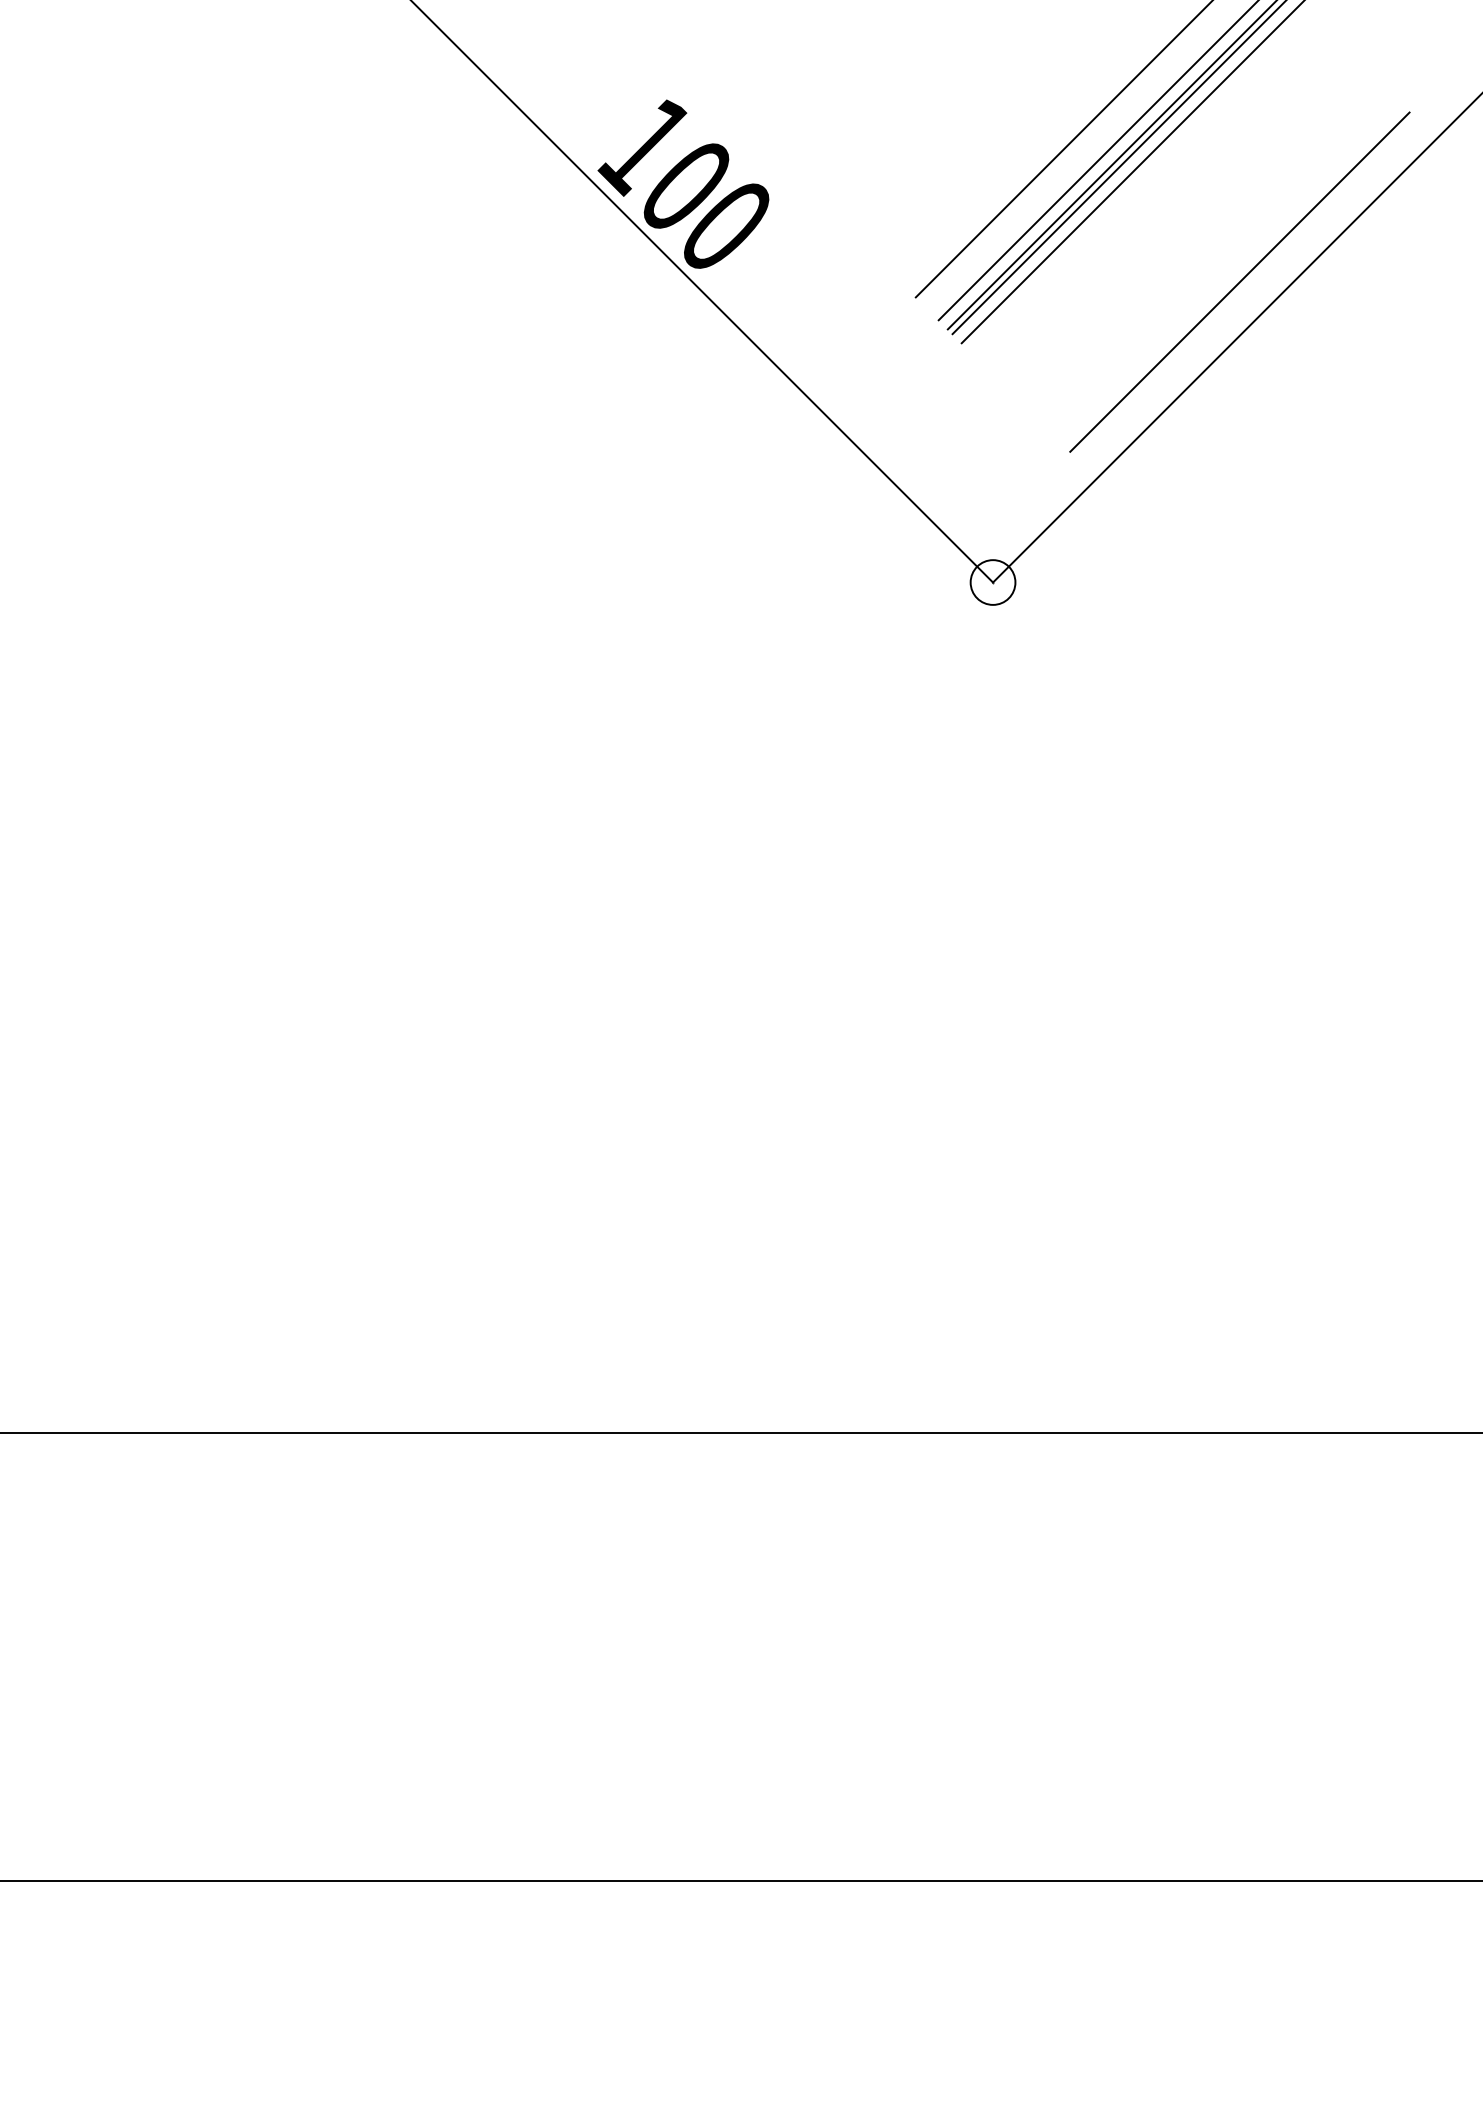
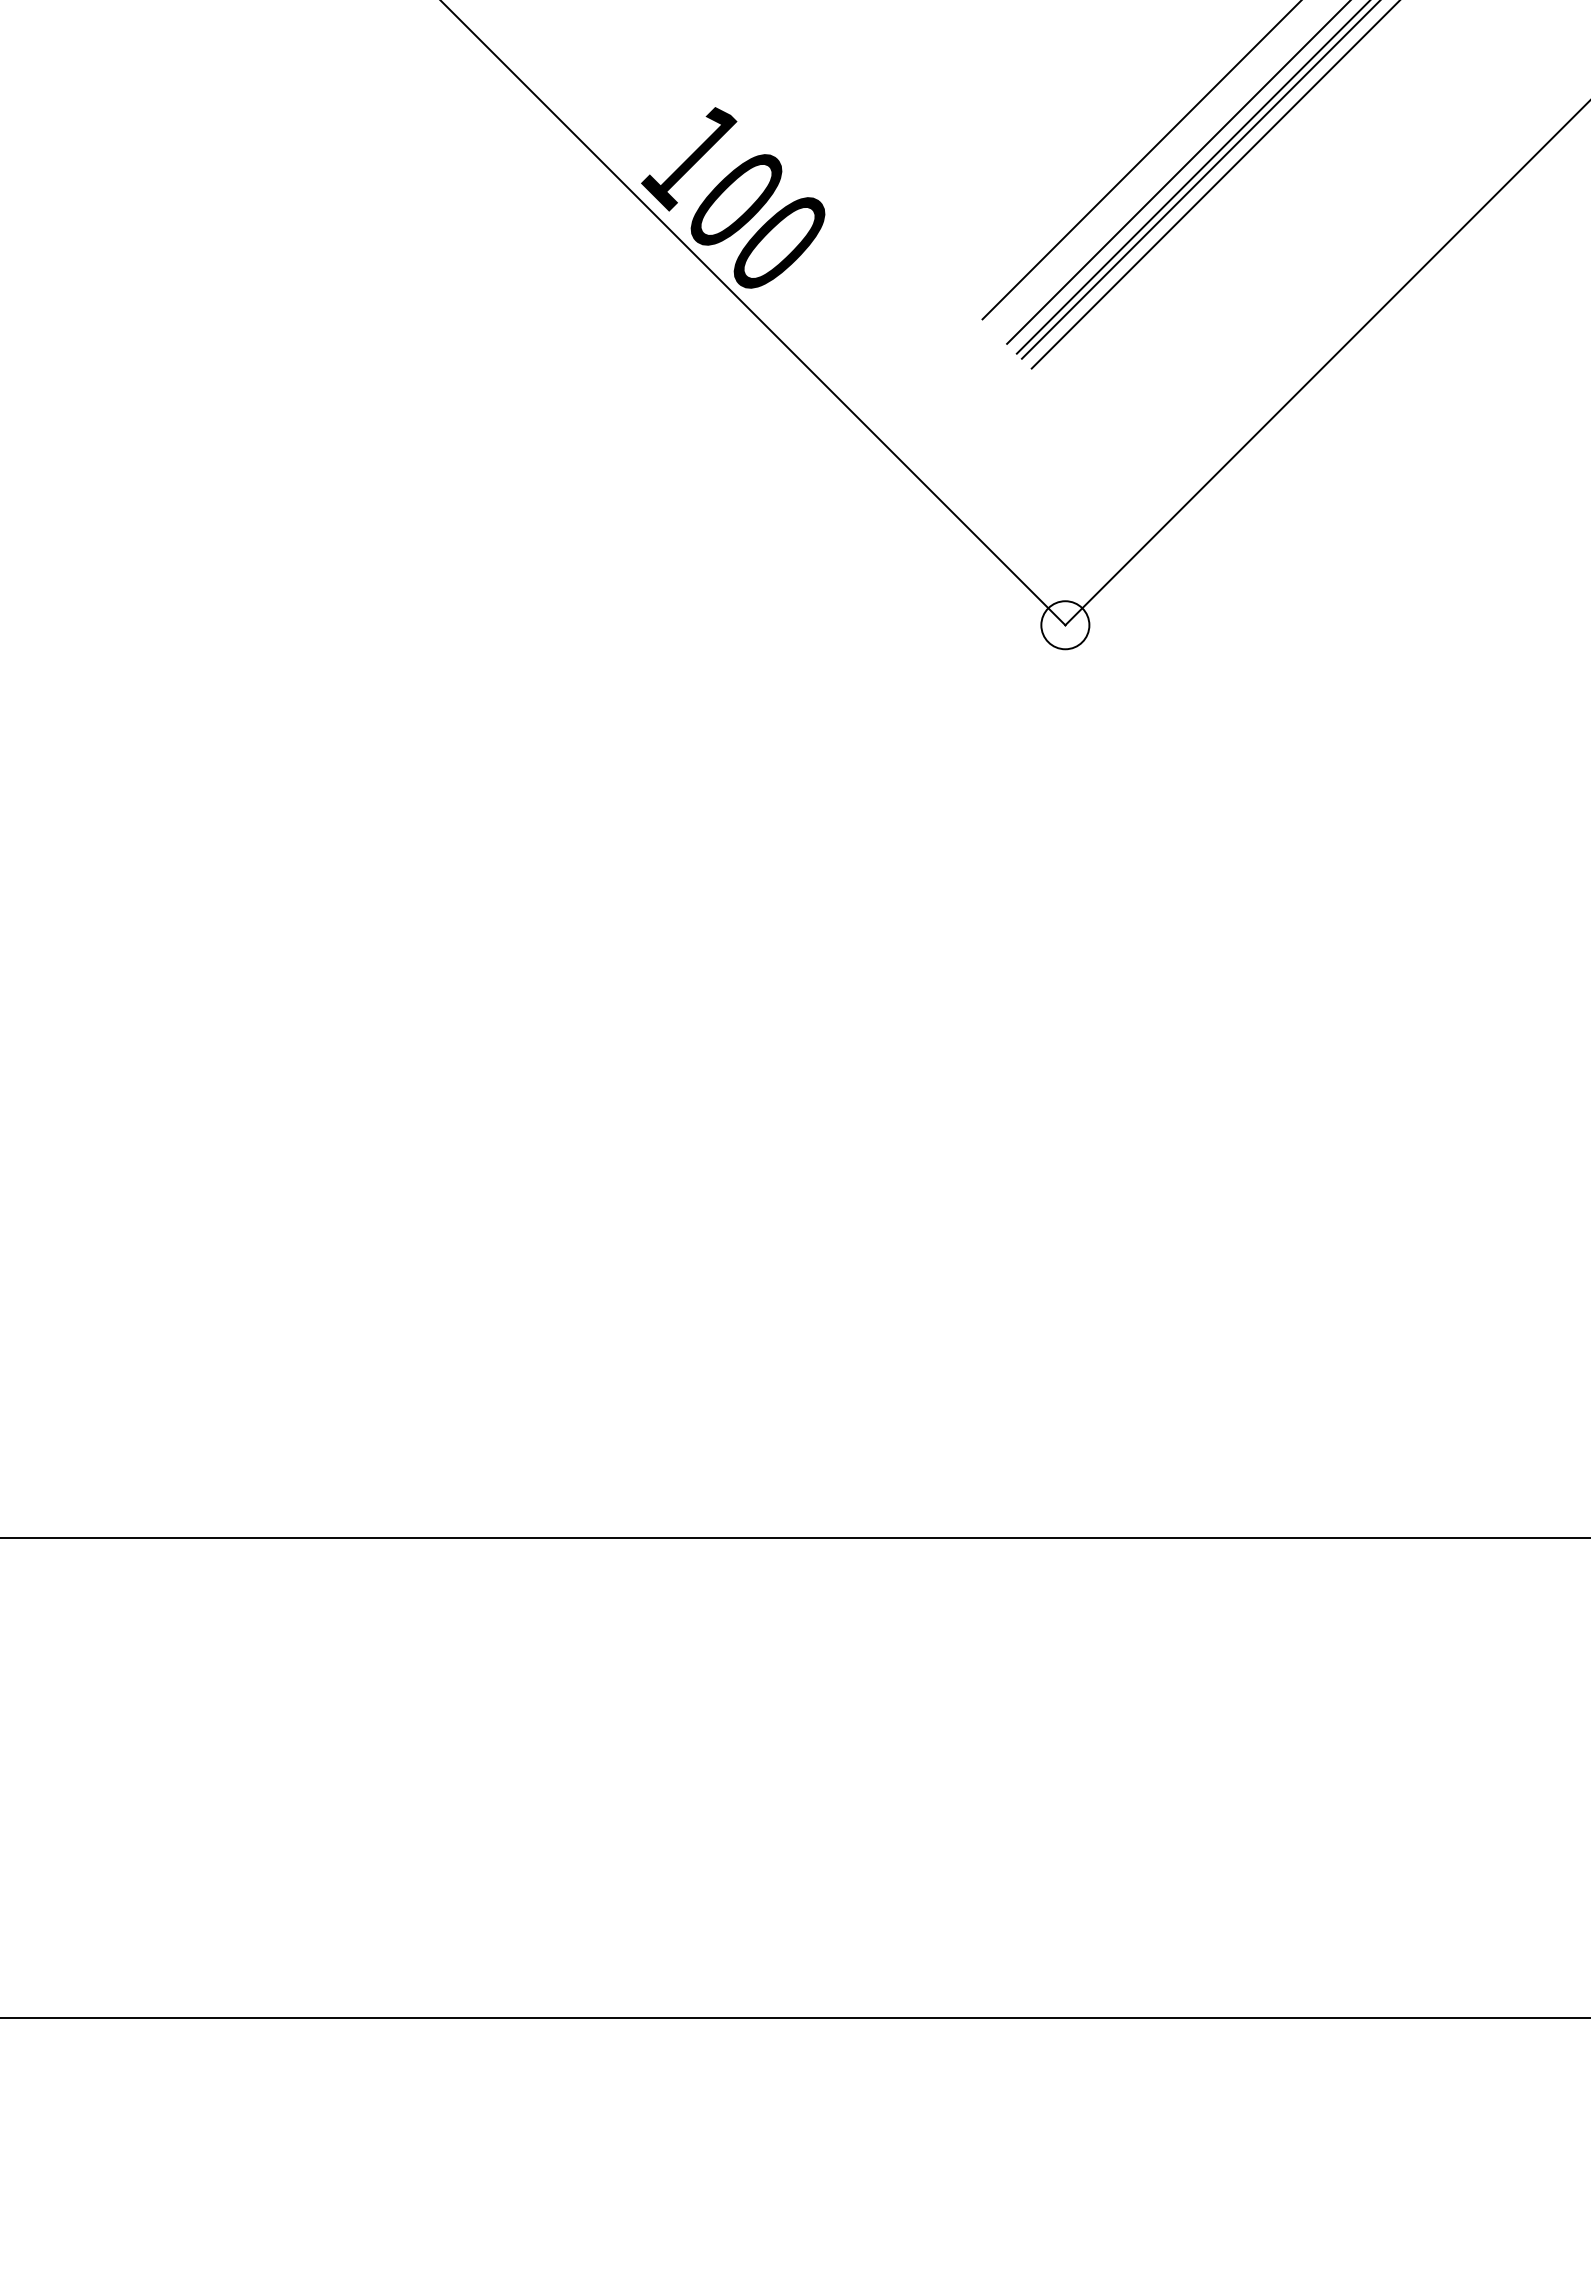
line: (1240, 282) -> (1330, 303), removed

